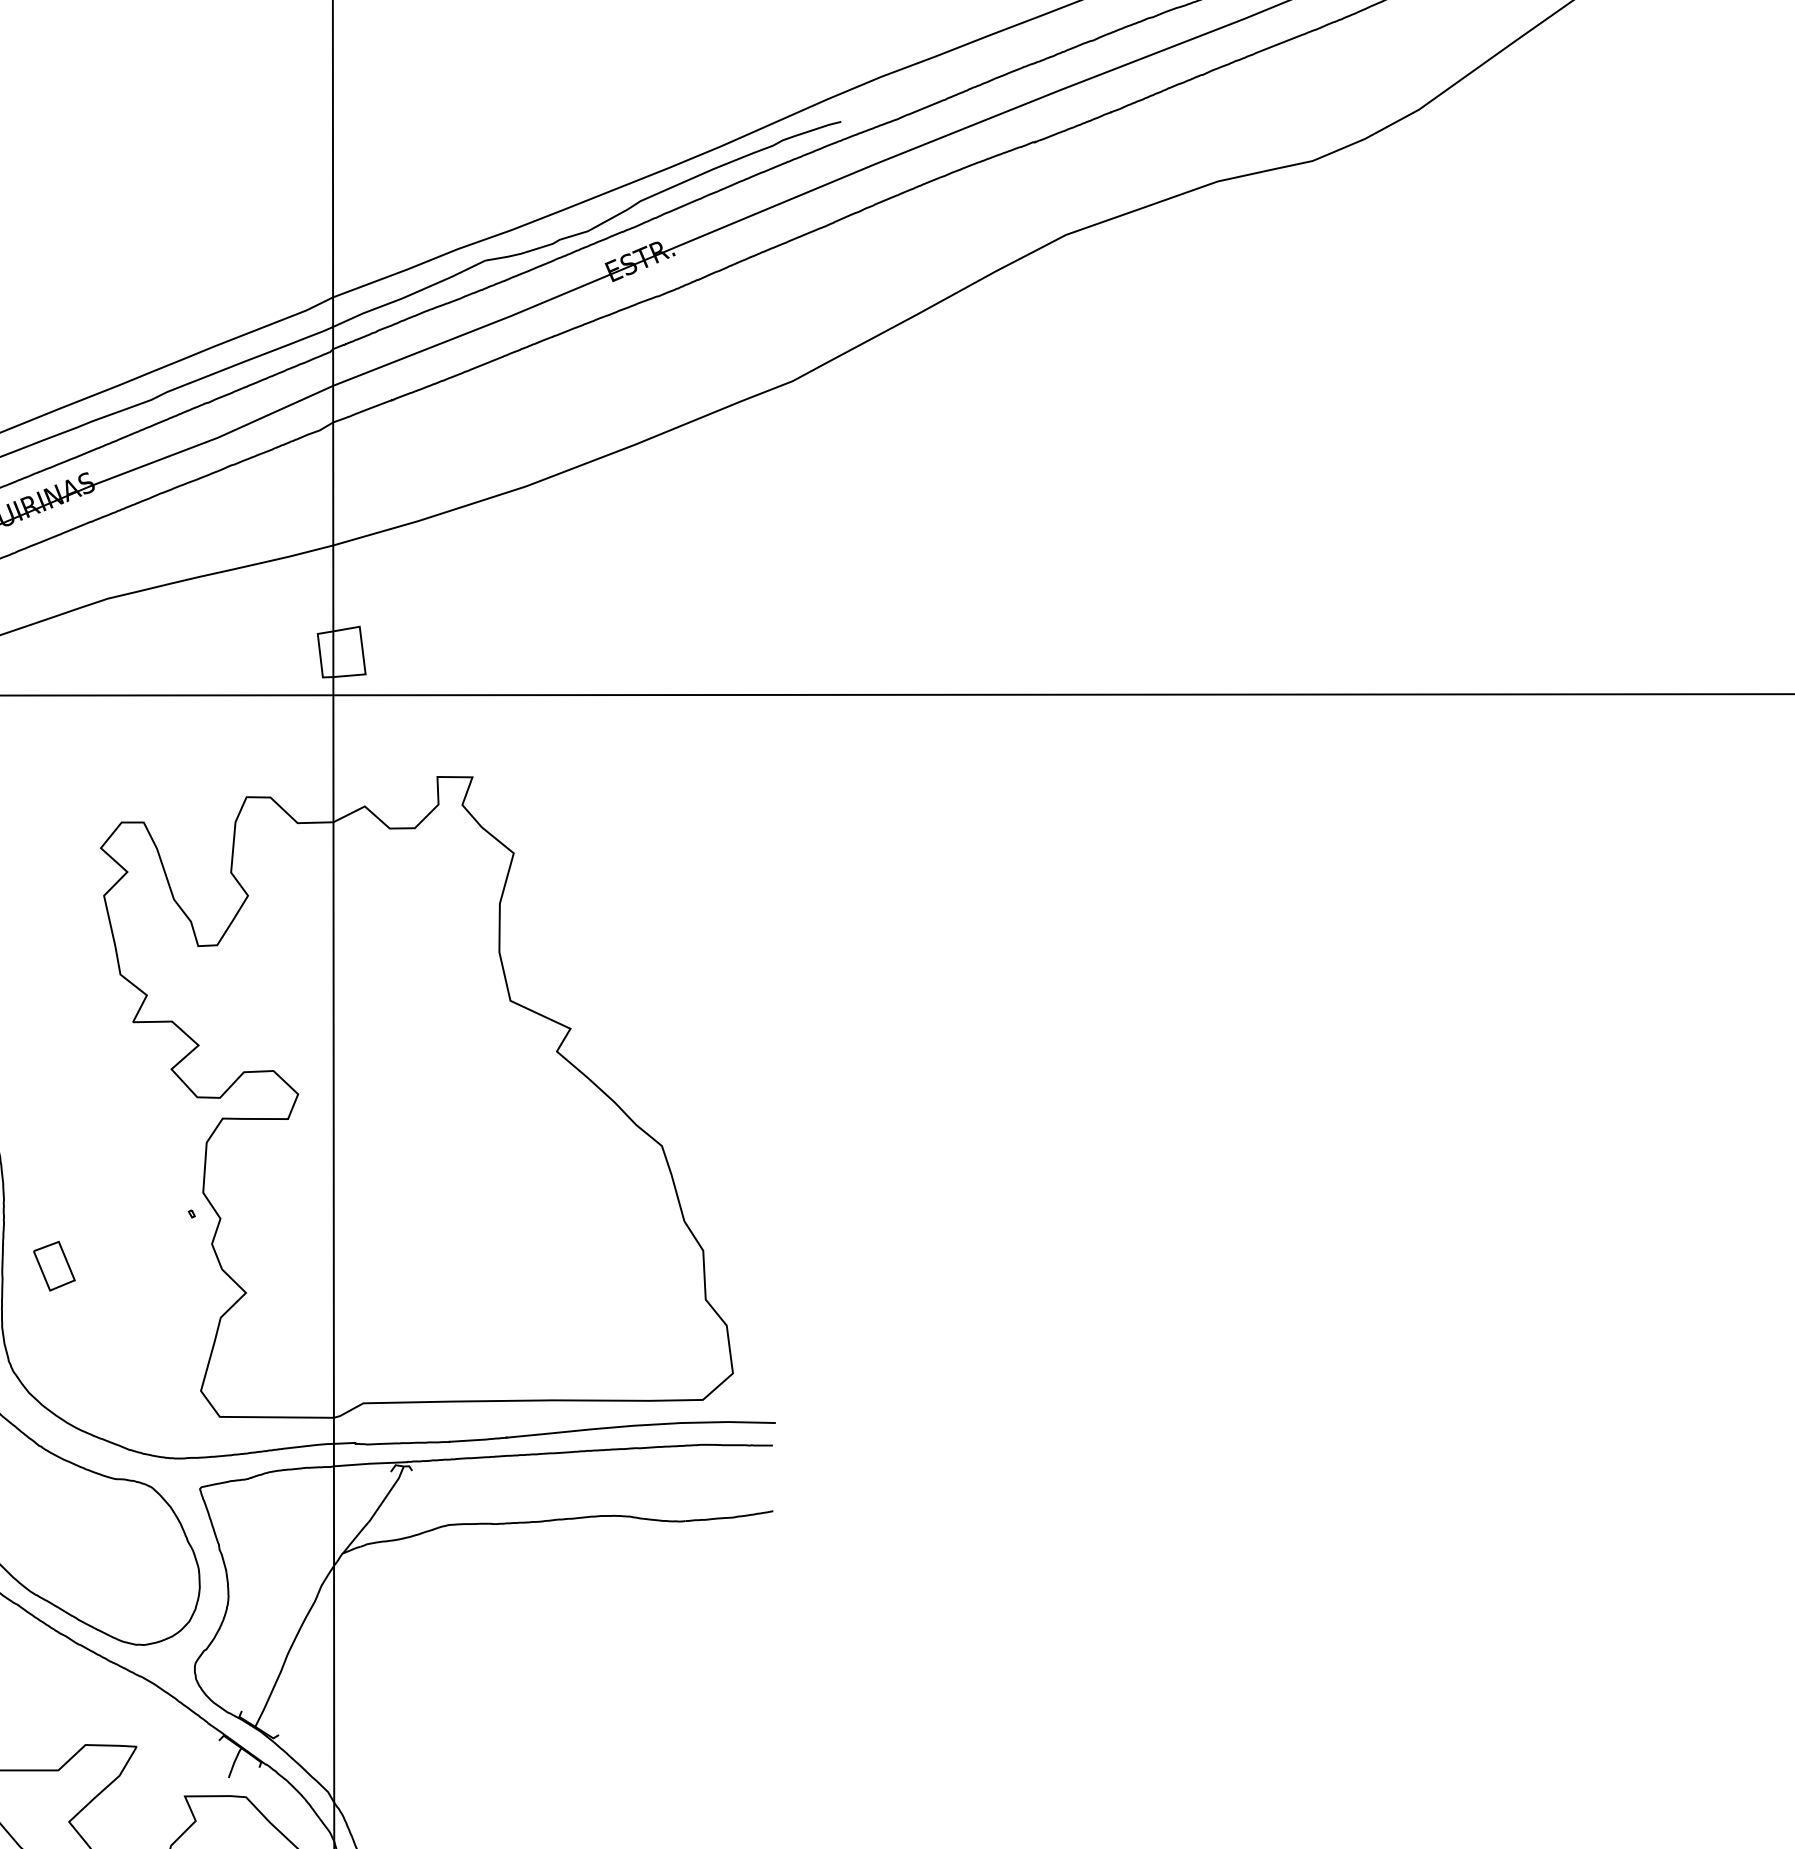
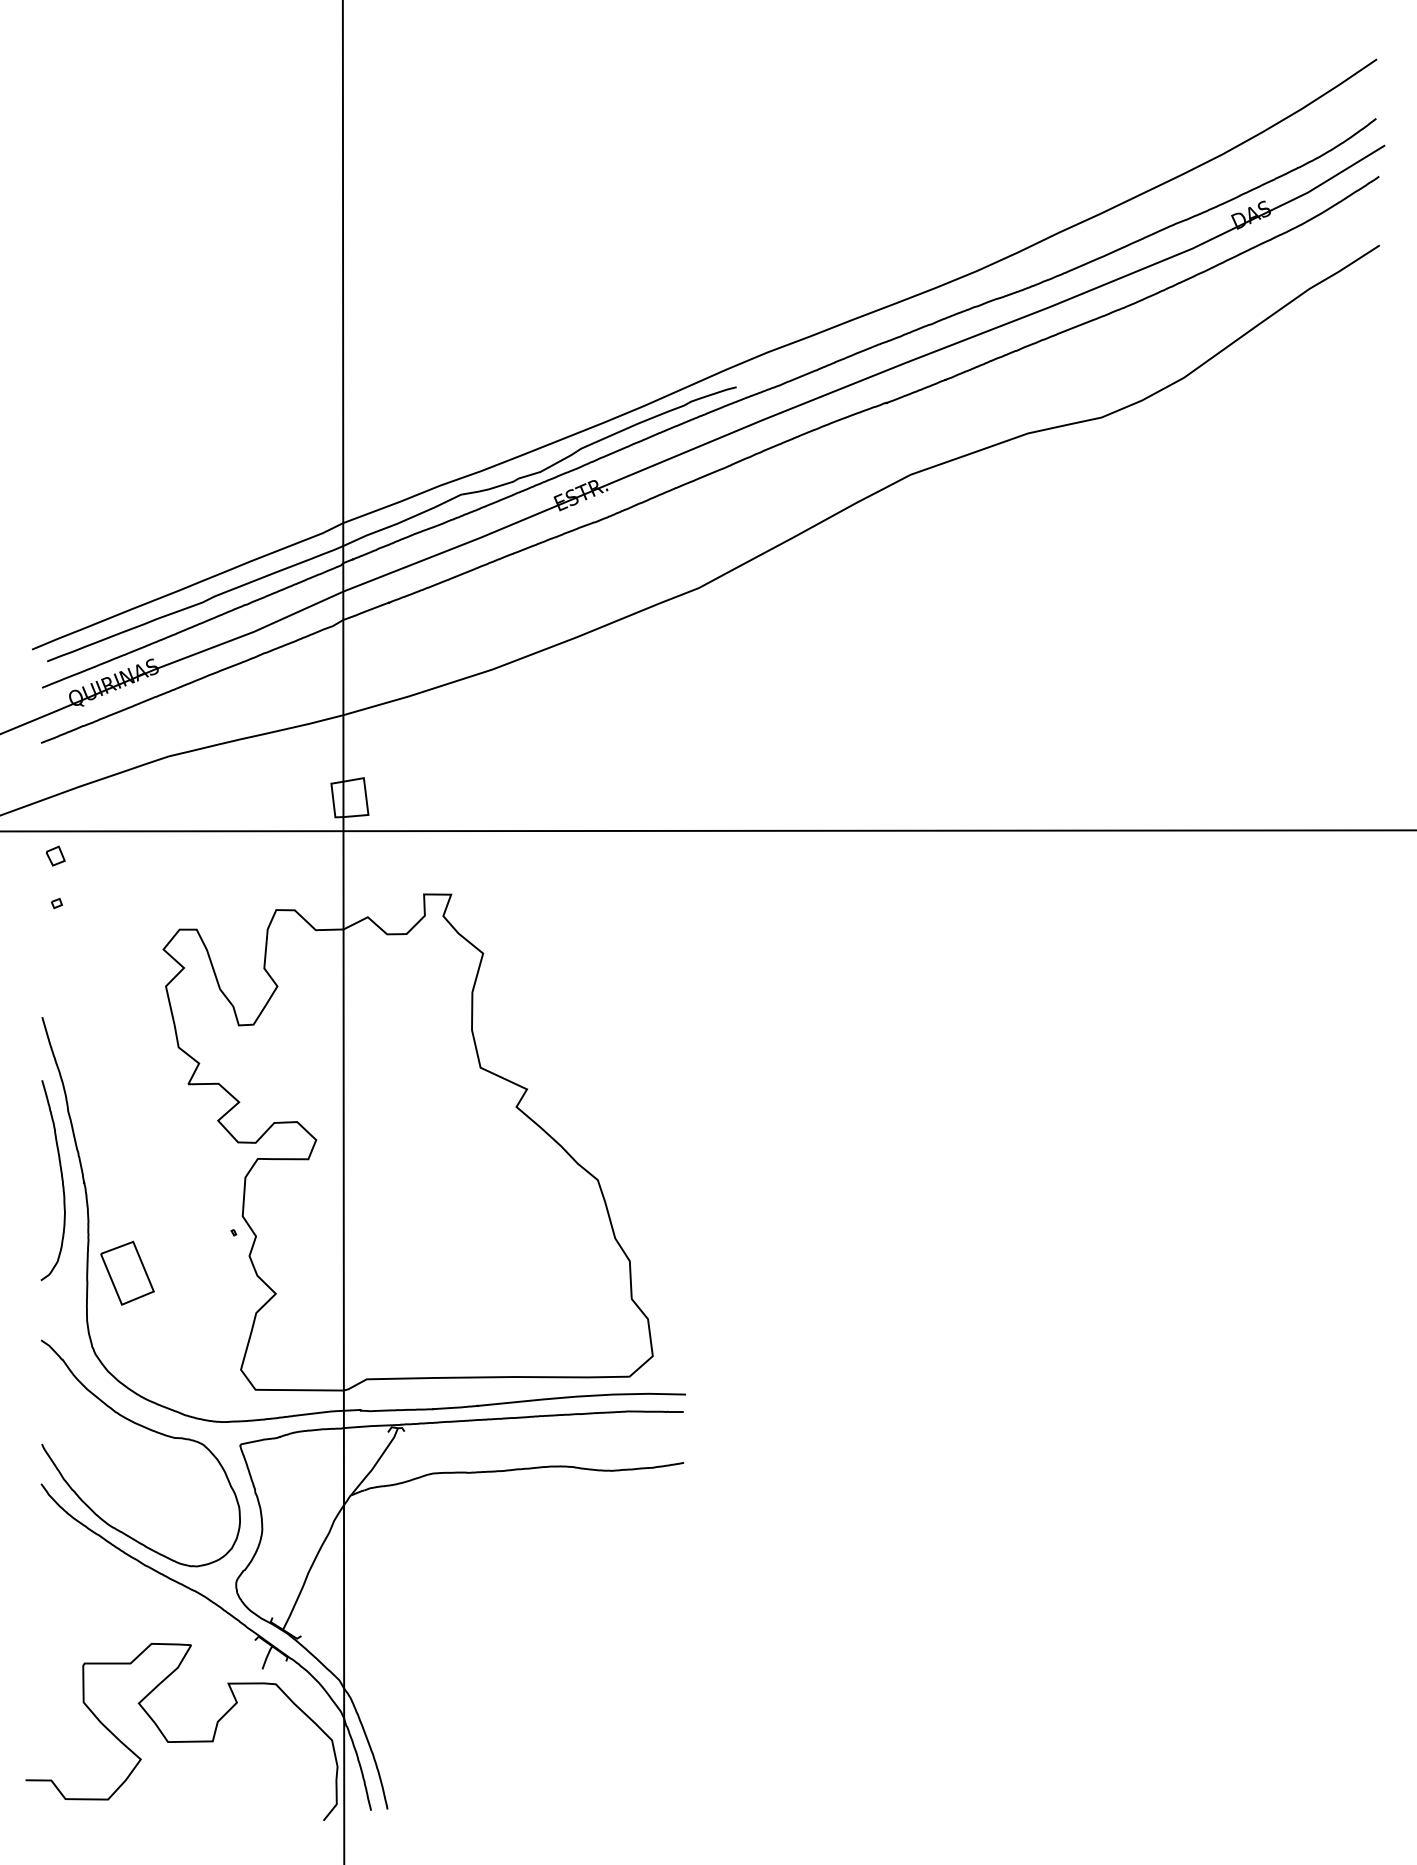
part: (54, 1265) -> (127, 1272), size x1.67

